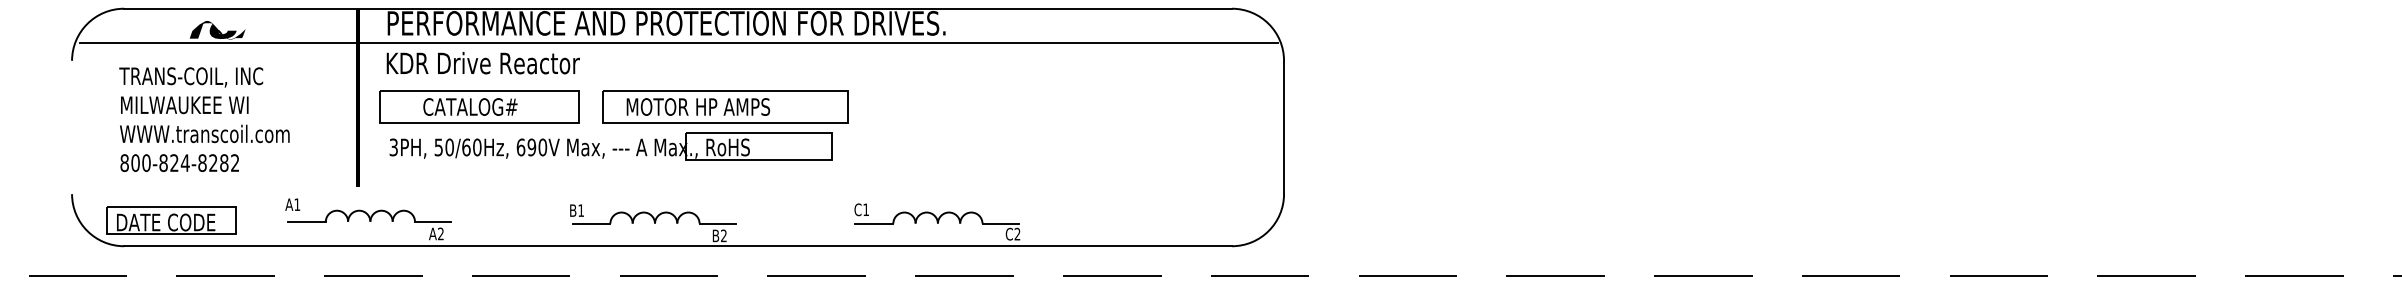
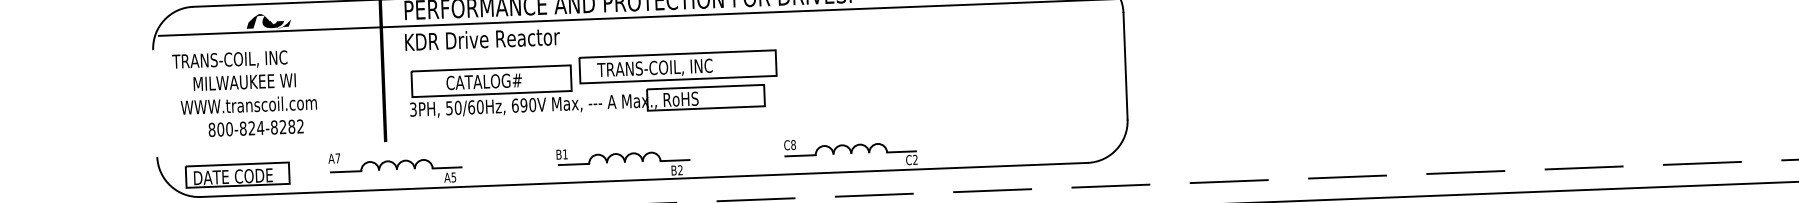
text: (191, 77) -> (230, 60), moved
part: (479, 106) -> (491, 81), moved
text: (697, 108) -> (655, 69), MOTOR HP AMPS -> TRANS-COIL, INC
text: (204, 133) -> (248, 104), moved
text: (179, 162) -> (255, 127), moved
text: (297, 204) -> (338, 158), A1 -> A7
text: (866, 209) -> (793, 144), C1 -> C8
text: (440, 233) -> (453, 177), A2 -> A5

